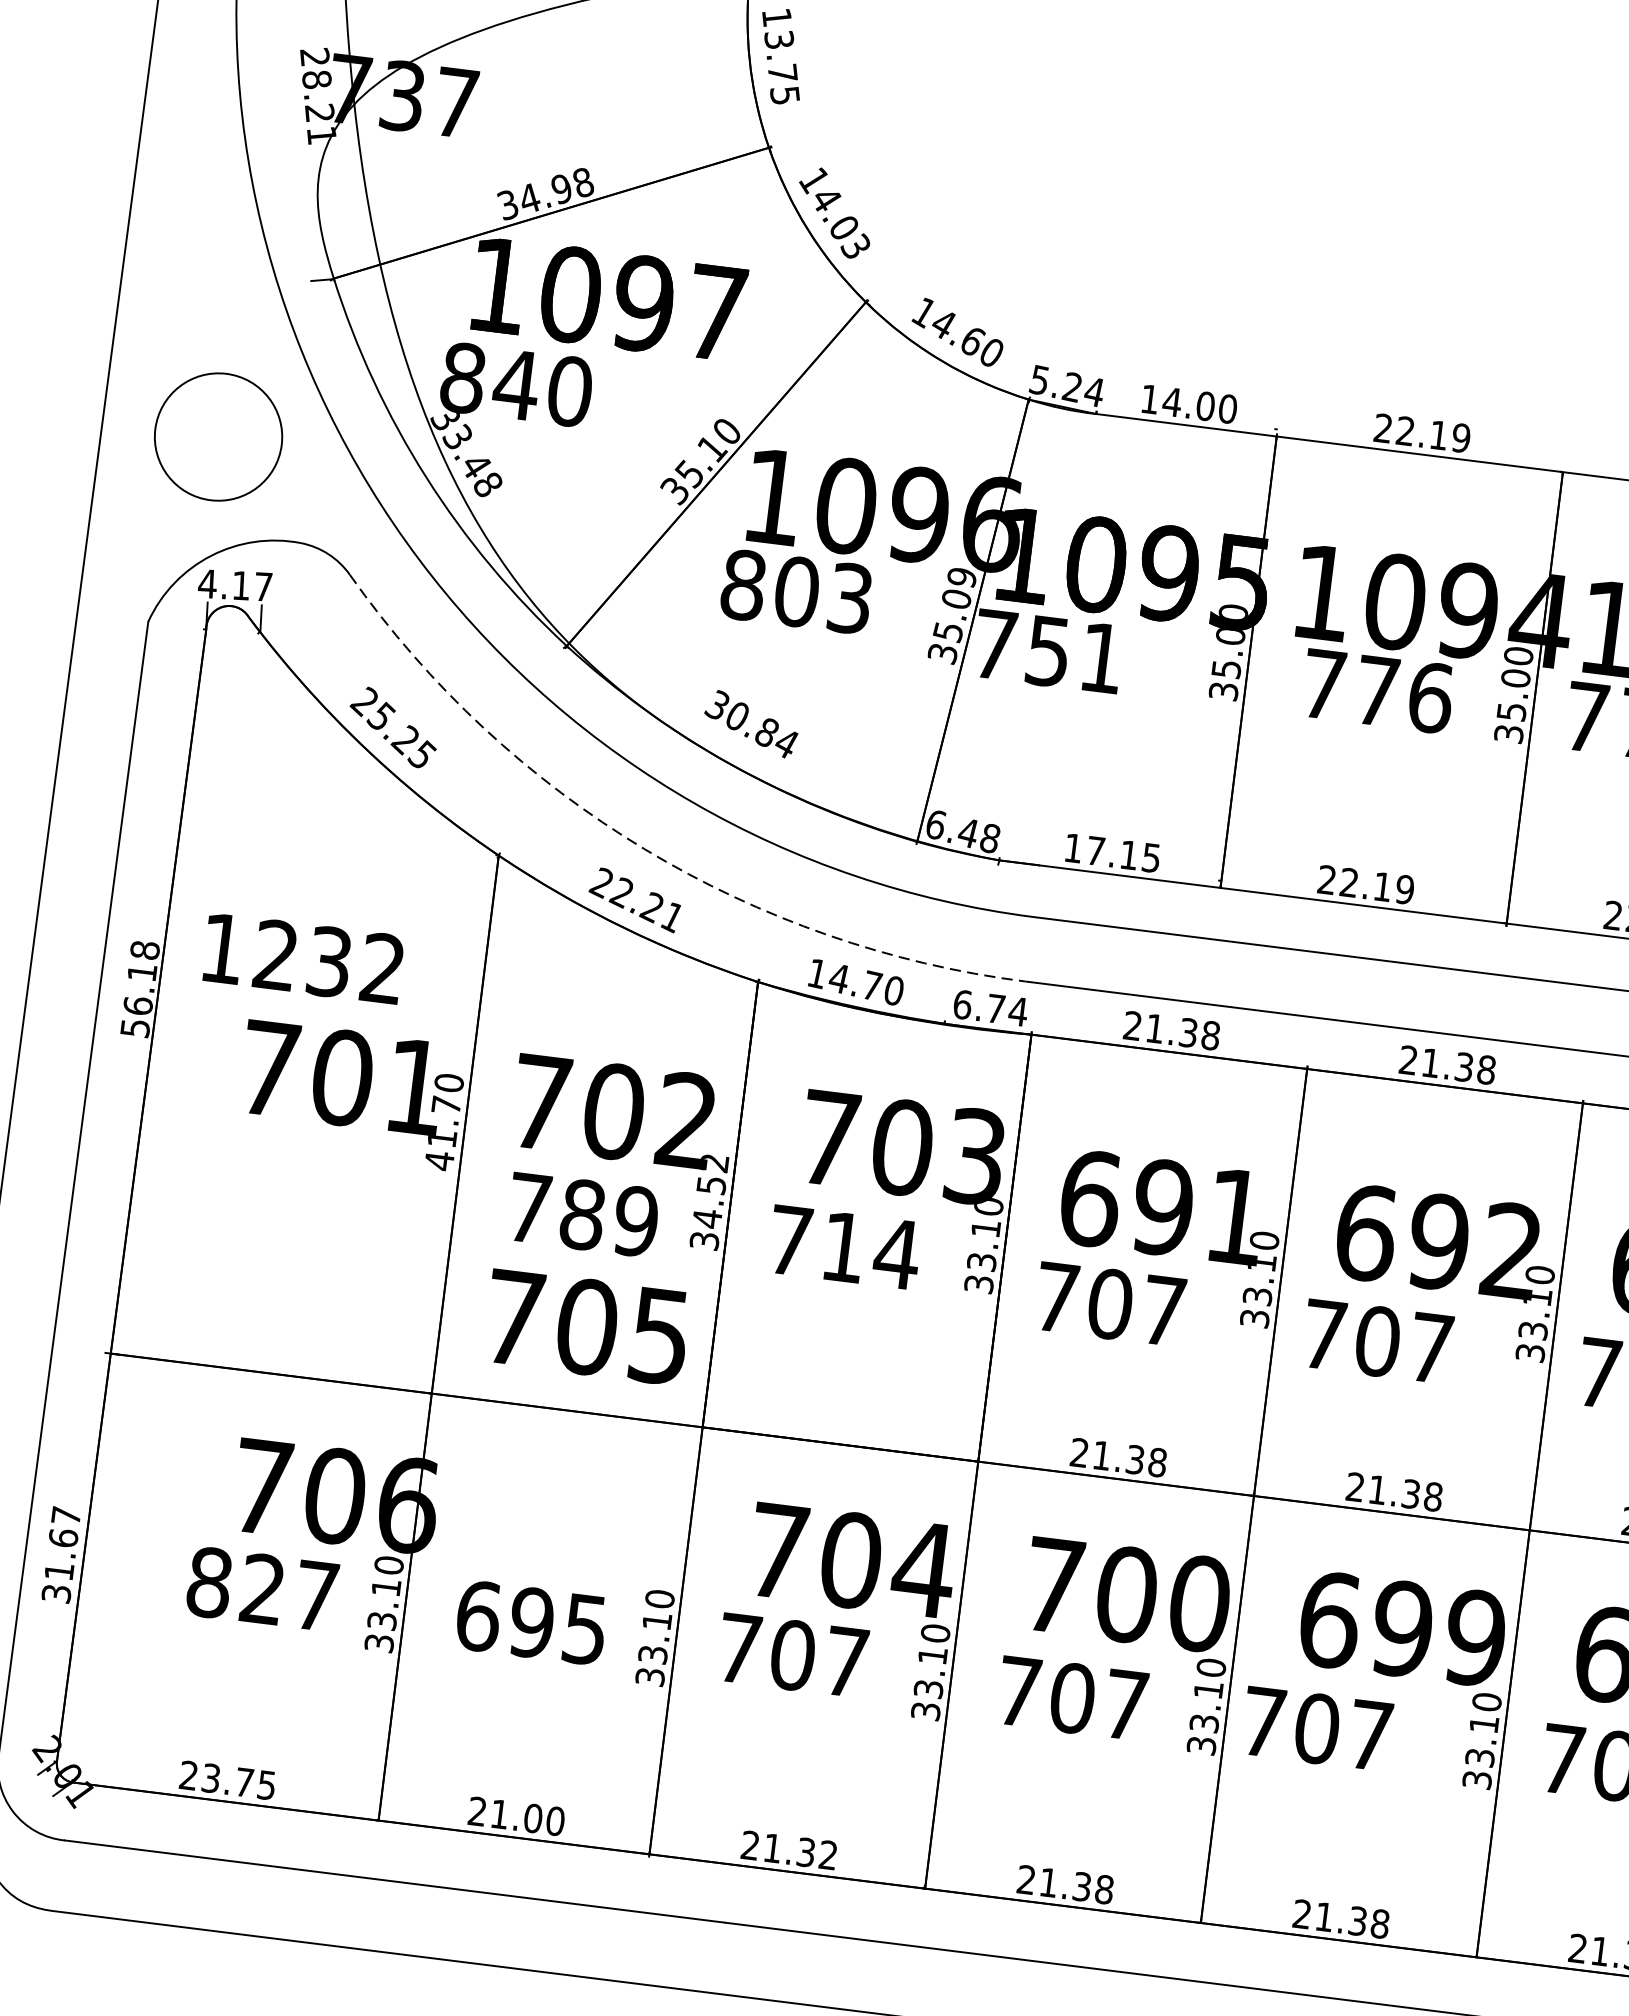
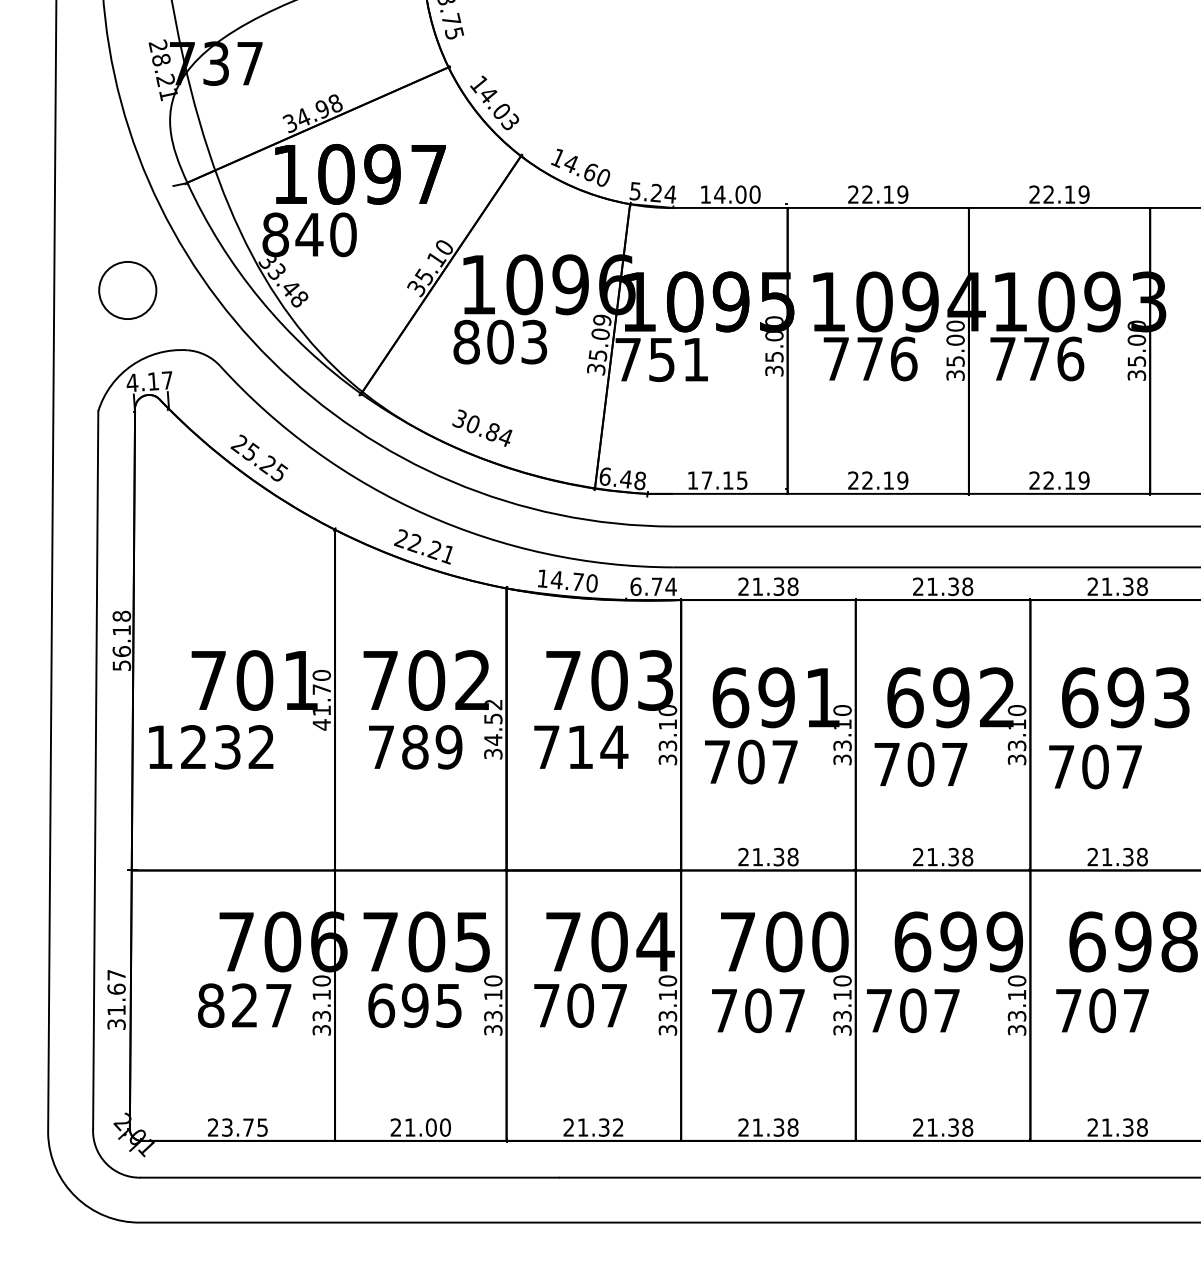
circle: (218, 436) -> (127, 290), size x0.71
arc: (644, 849) -> (425, 514), dashed -> solid
text: (303, 959) -> (211, 747), moved
text: (586, 1326) -> (426, 941), moved

